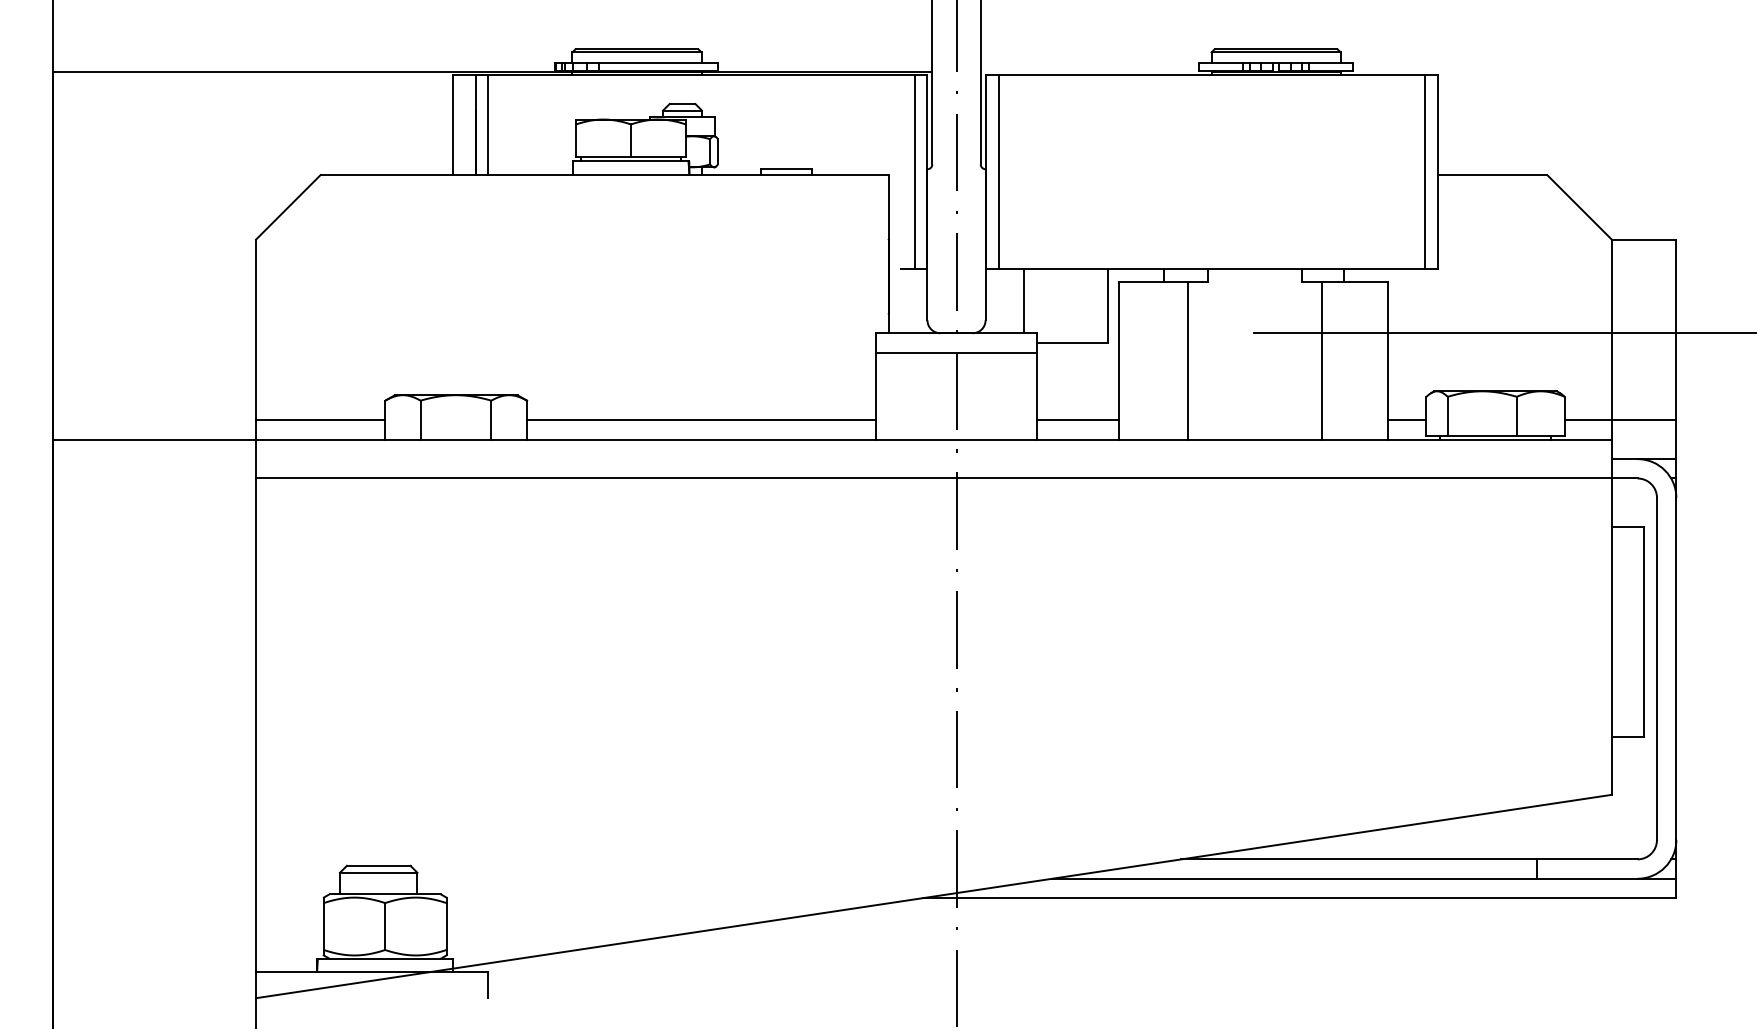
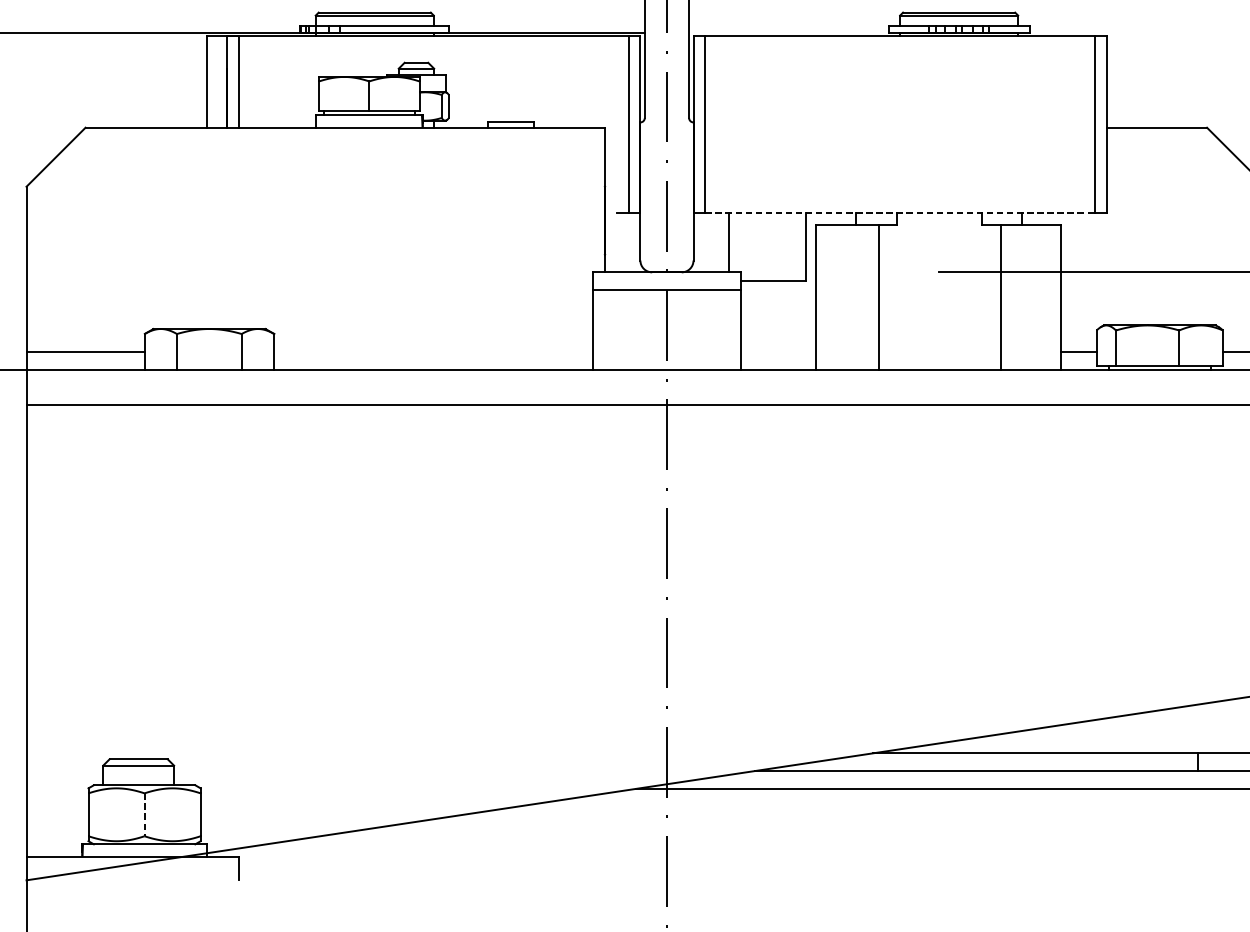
line: (1212, 268) -> (900, 213), solid -> dashed
line: (701, 420) -> (433, 352), removed
line: (1078, 420) -> (778, 352), removed
line: (385, 927) -> (144, 815), solid -> dashed

